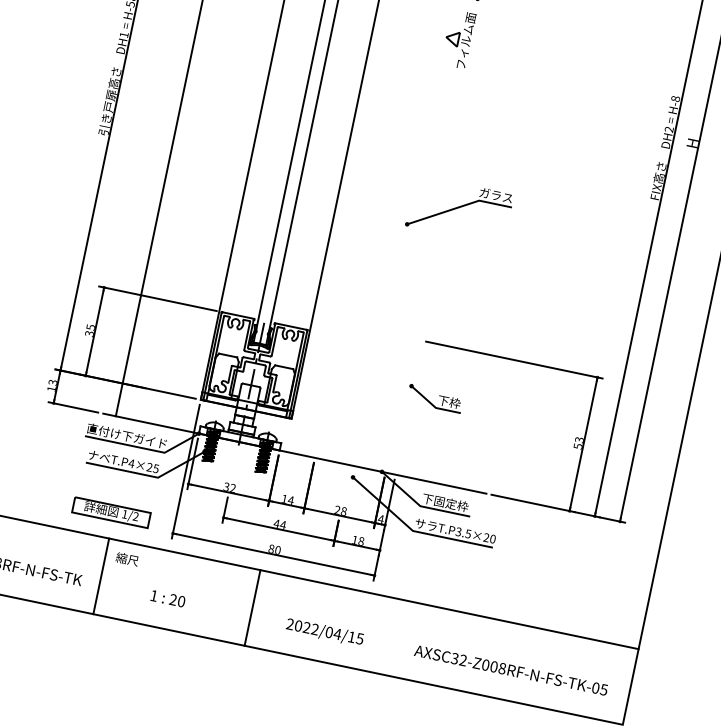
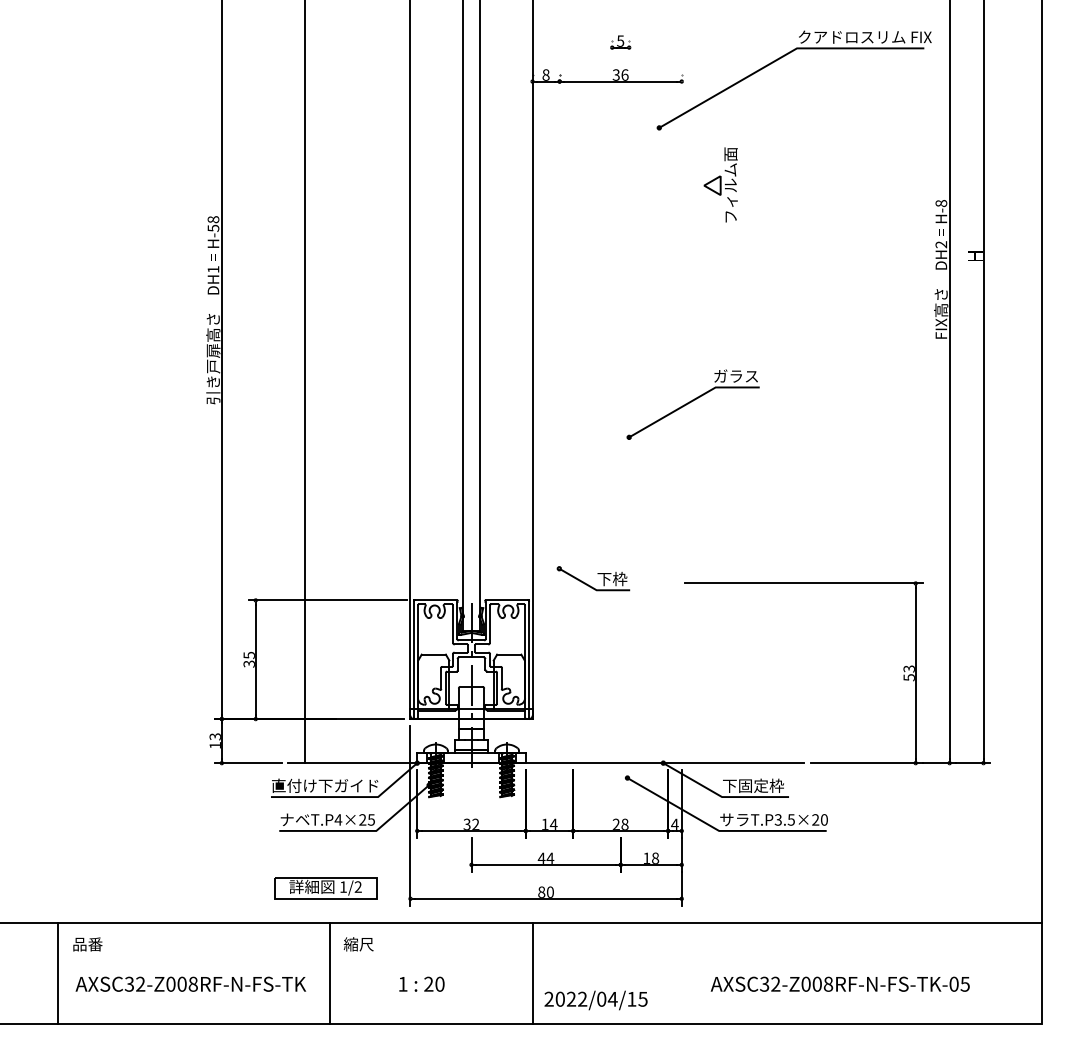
part: (458, 38) -> (720, 184), moved
part: (439, 395) -> (597, 573), moved
text: (324, 632) -> (595, 1000), moved
text: (510, 669) -> (839, 983), moved

